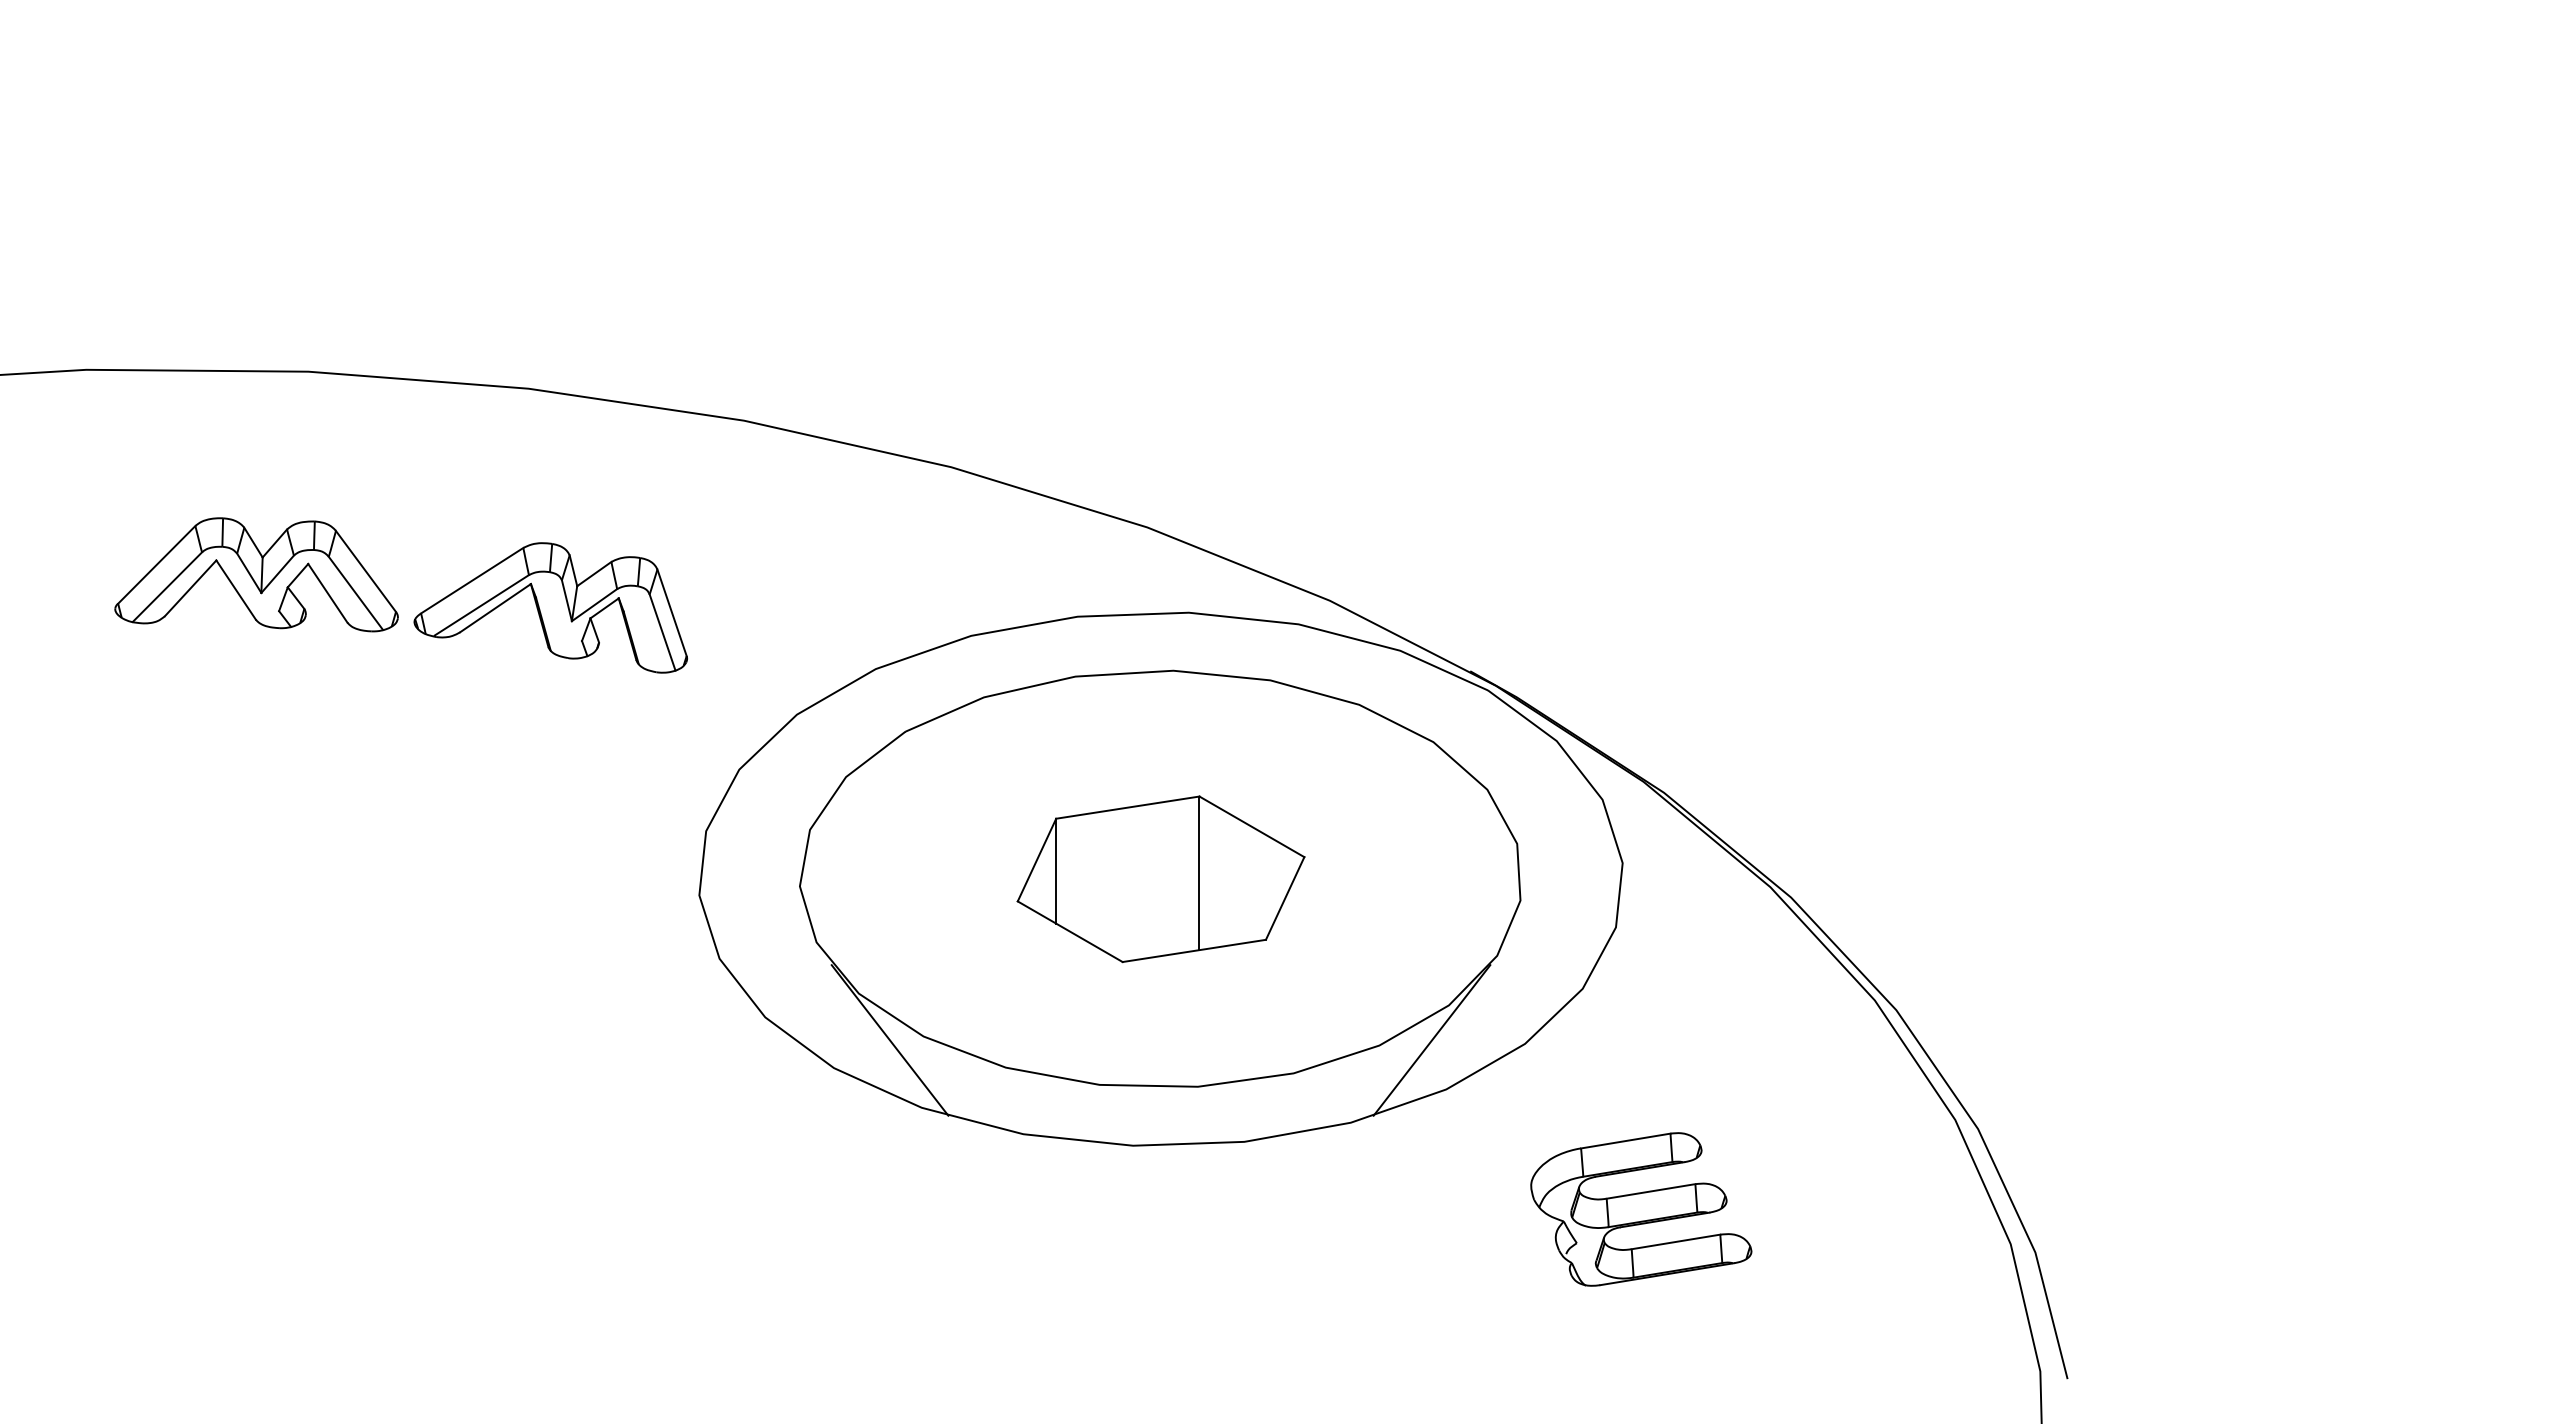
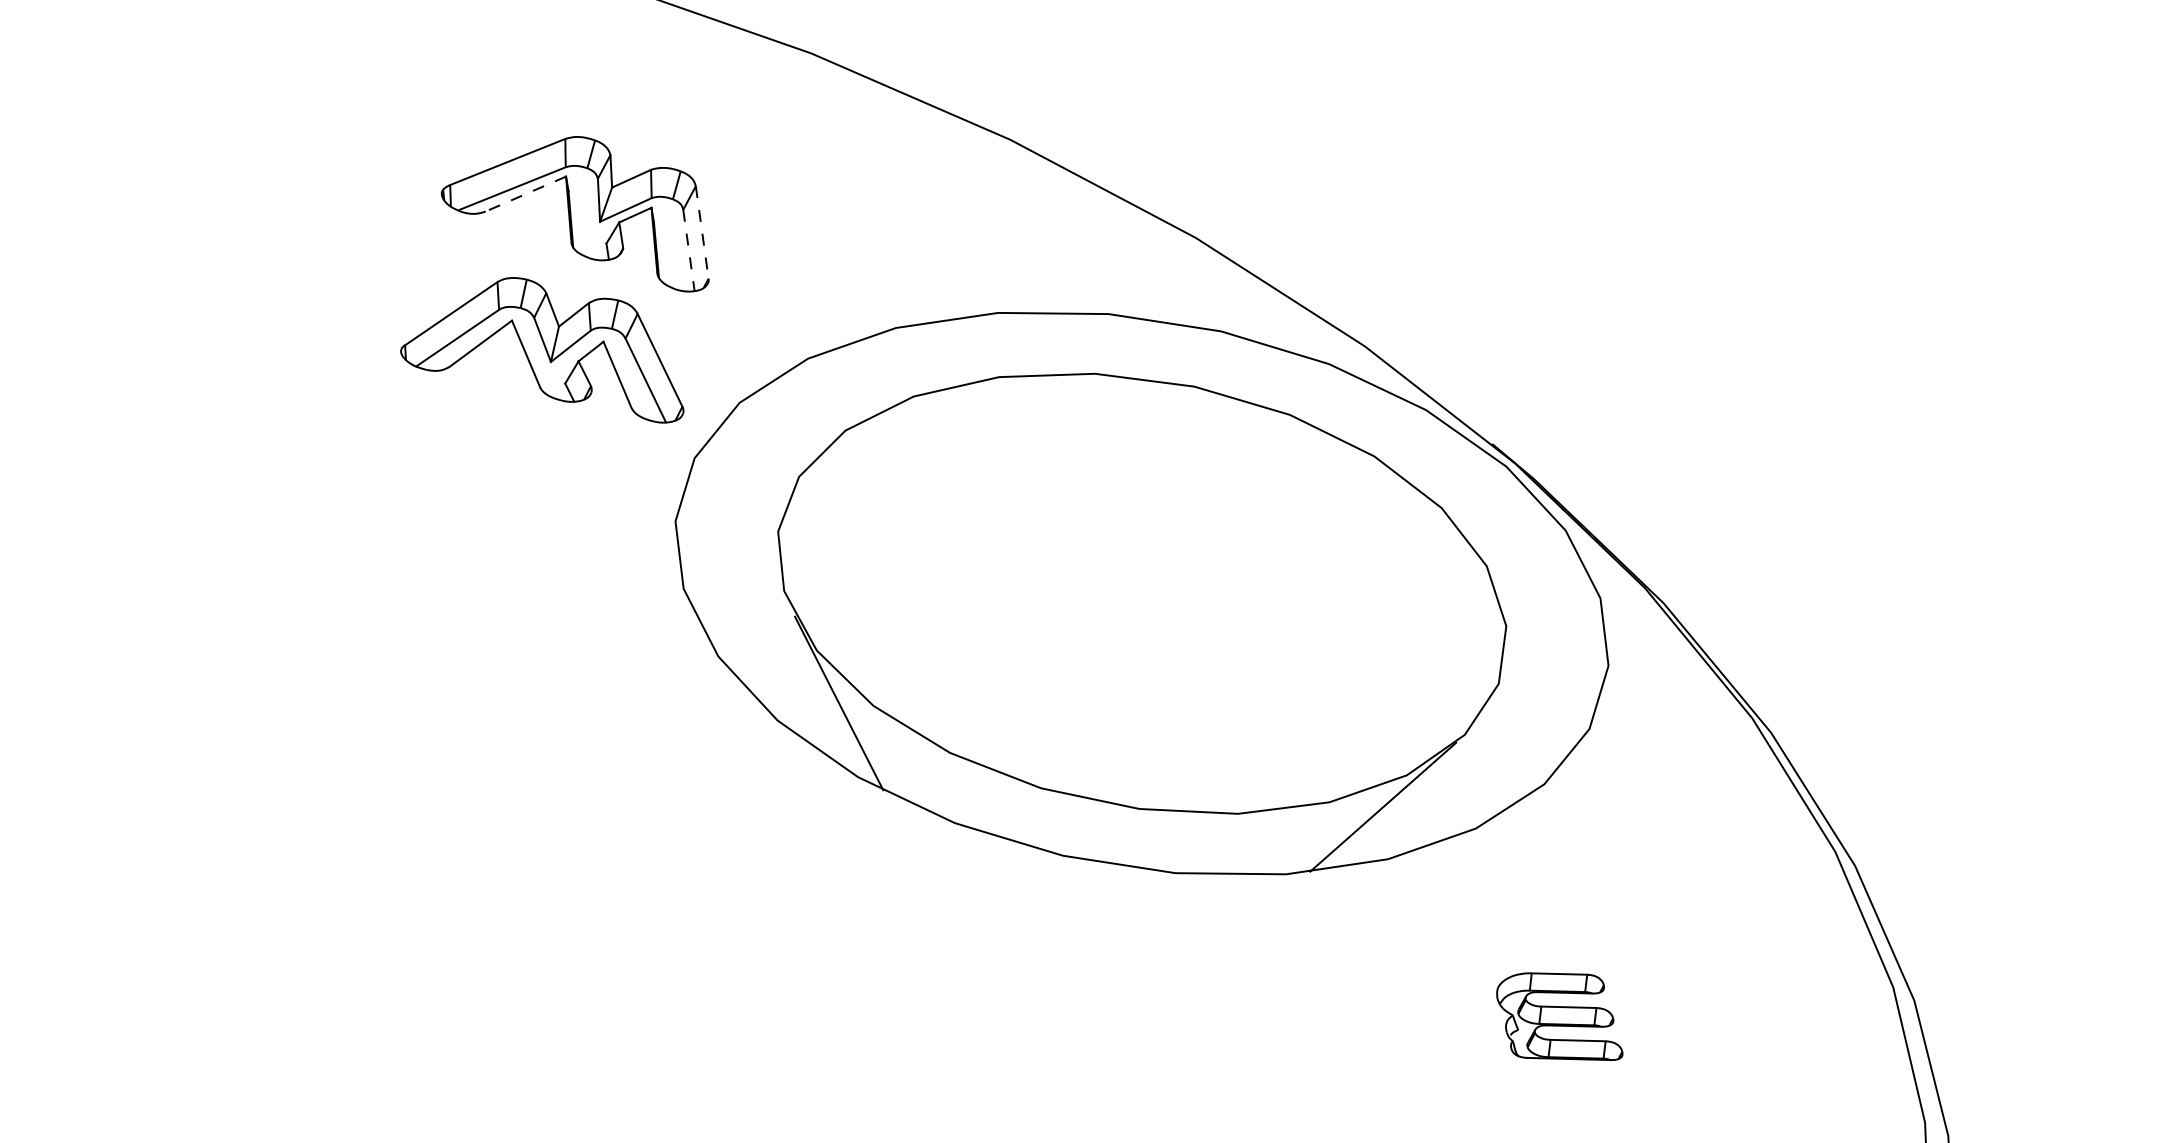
part: (256, 574) -> (549, 342), moved
line: (495, 608) -> (525, 194), solid -> dashed
line: (672, 612) -> (702, 232), solid -> dashed
line: (662, 633) -> (688, 251), solid -> dashed
part: (1160, 879) -> (1141, 593), removed
part: (1641, 1209) -> (1561, 1017), size x0.6

